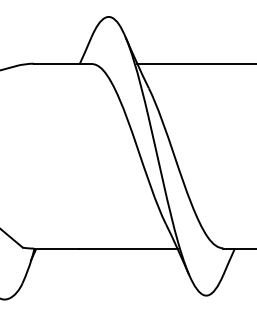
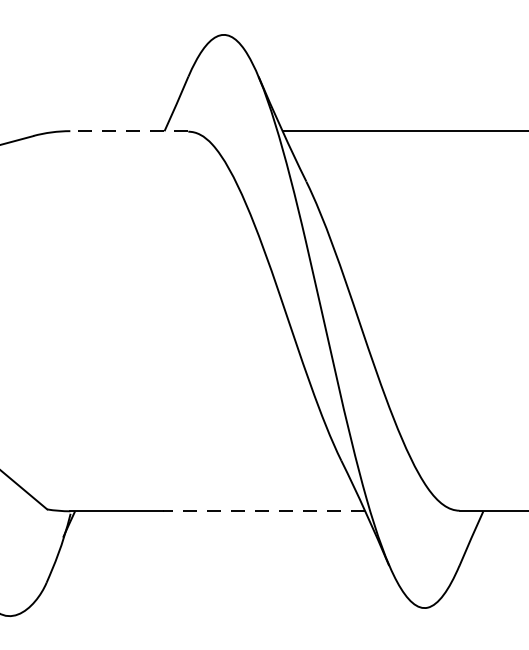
line: (62, 63) -> (128, 130), solid -> dashed
line: (127, 248) -> (262, 511), solid -> dashed

